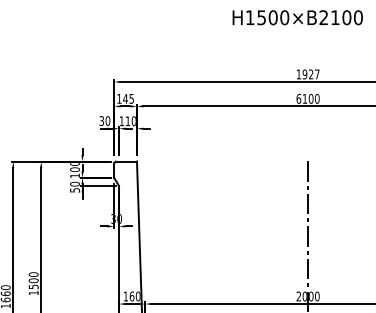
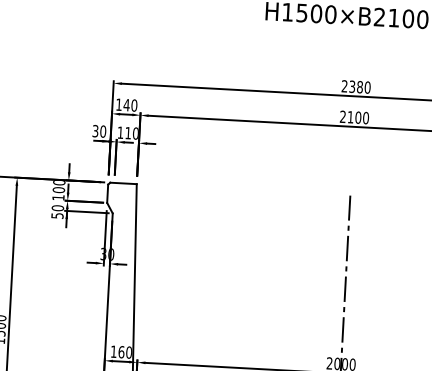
text: (307, 74) -> (355, 87), 1927 -> 2380
text: (131, 98) -> (134, 105), 145 -> 140
text: (298, 98) -> (342, 116), 6100 -> 2100

